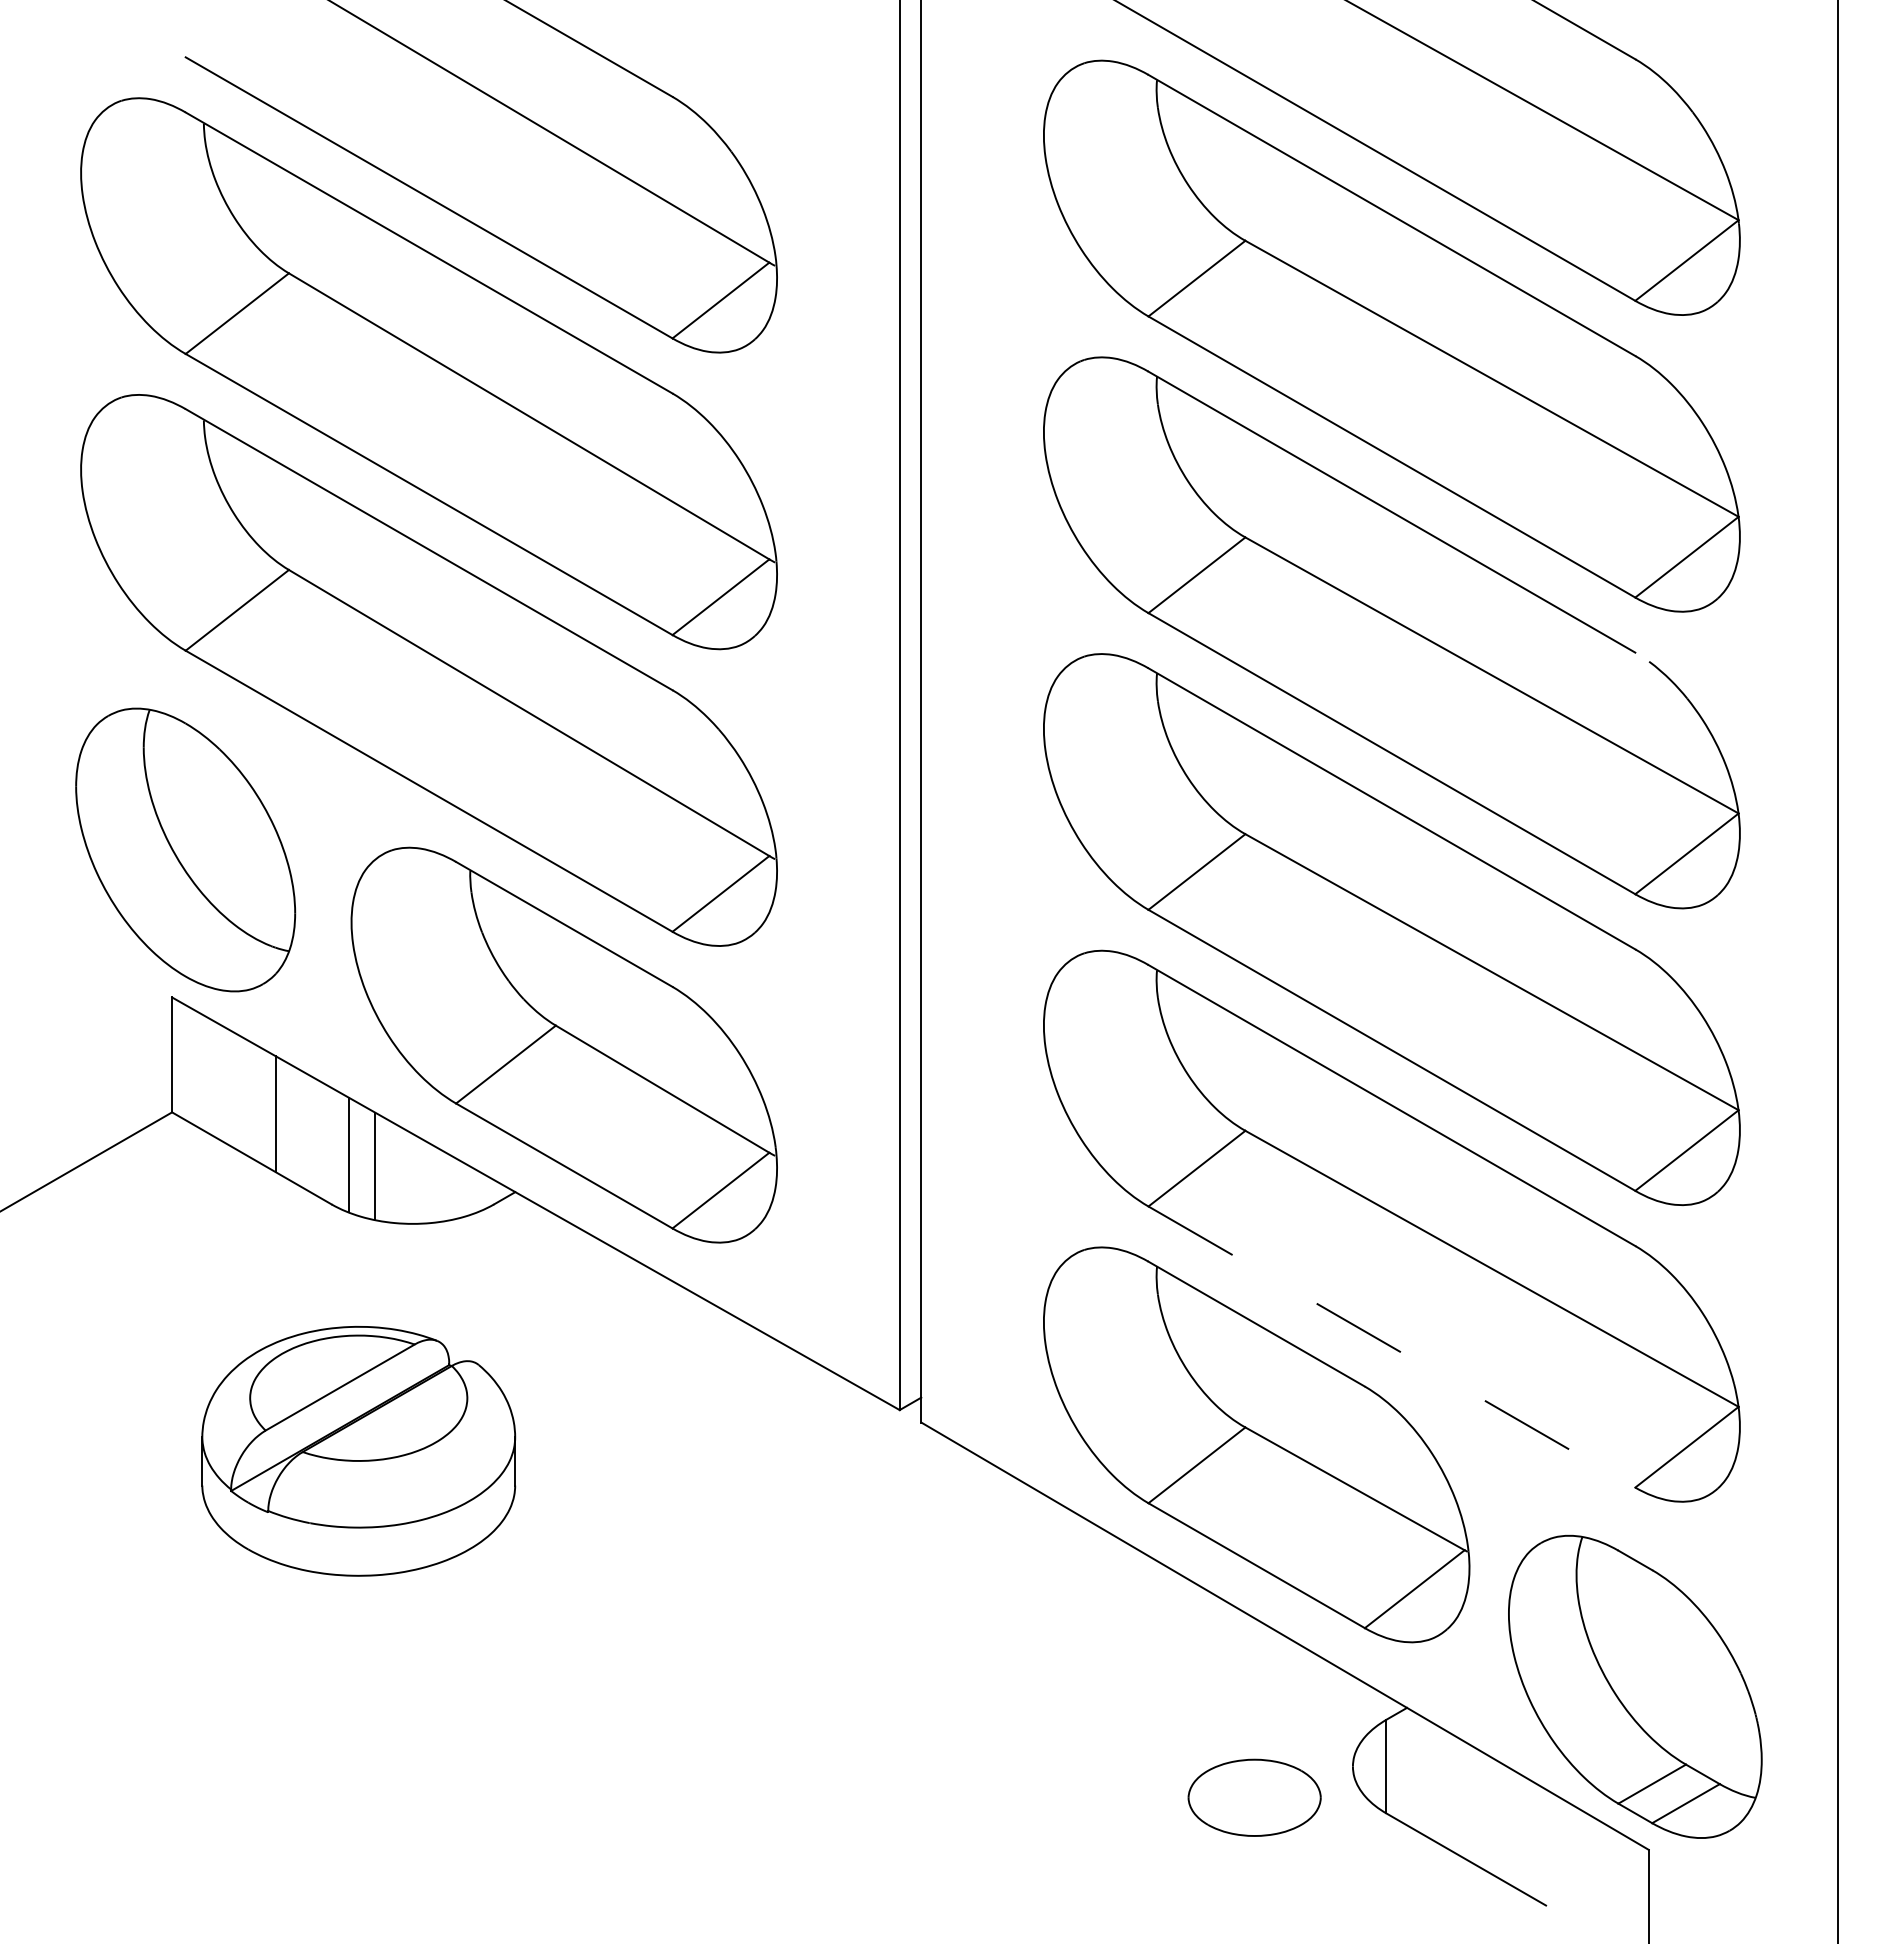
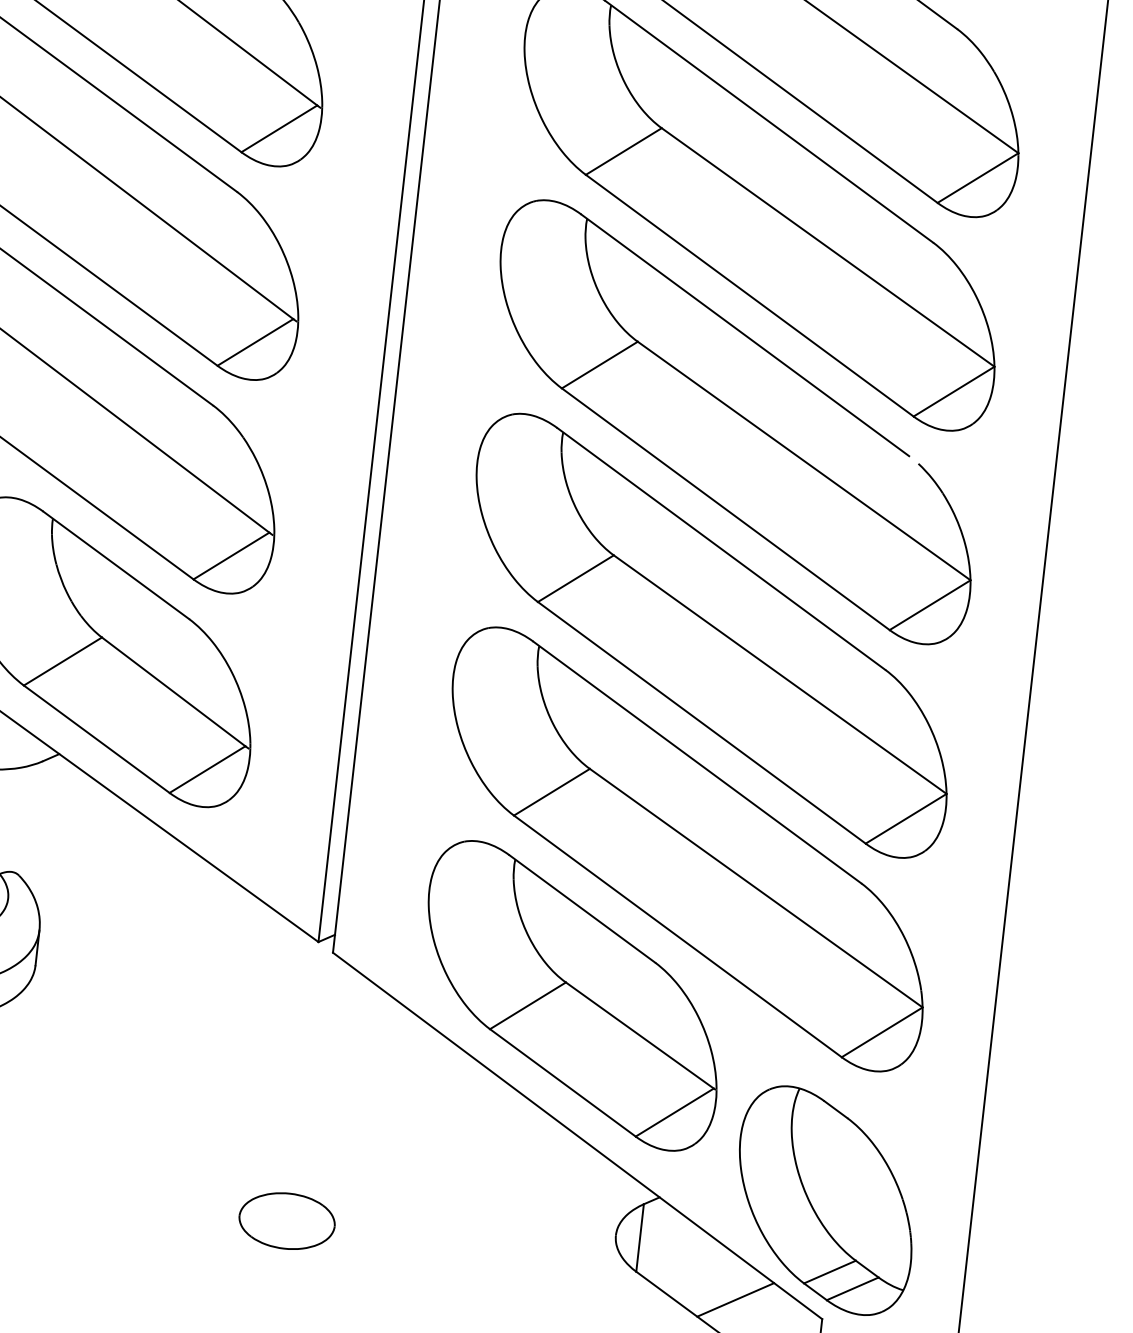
line: (1392, 1347) -> (678, 936), dashed -> solid
part: (1254, 1797) -> (287, 1220), moved
line: (1527, 1836) -> (735, 1299), added

